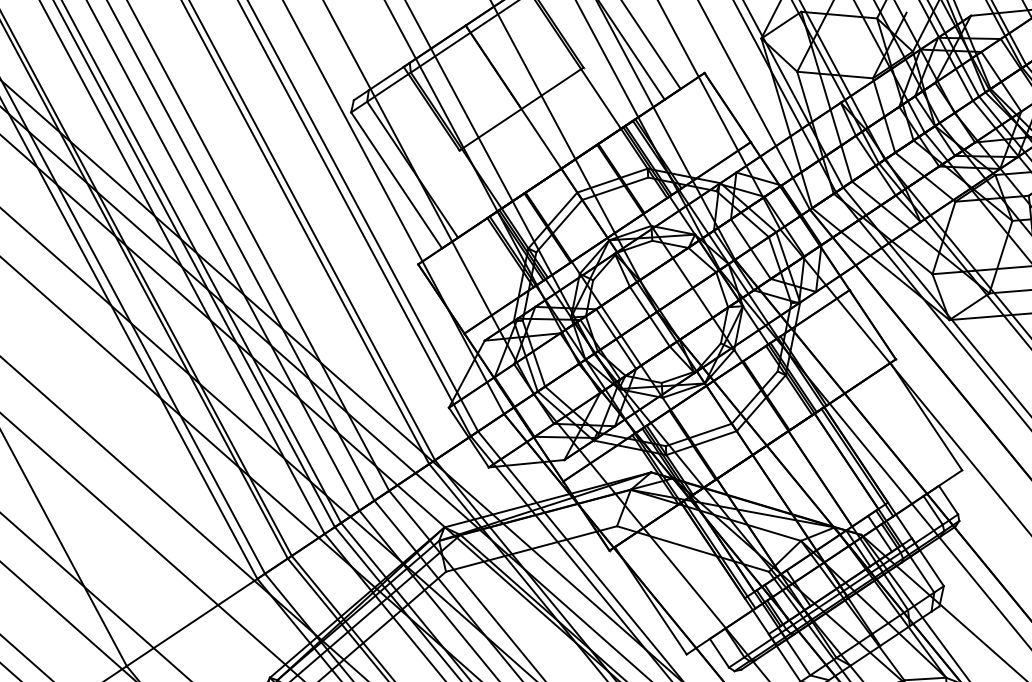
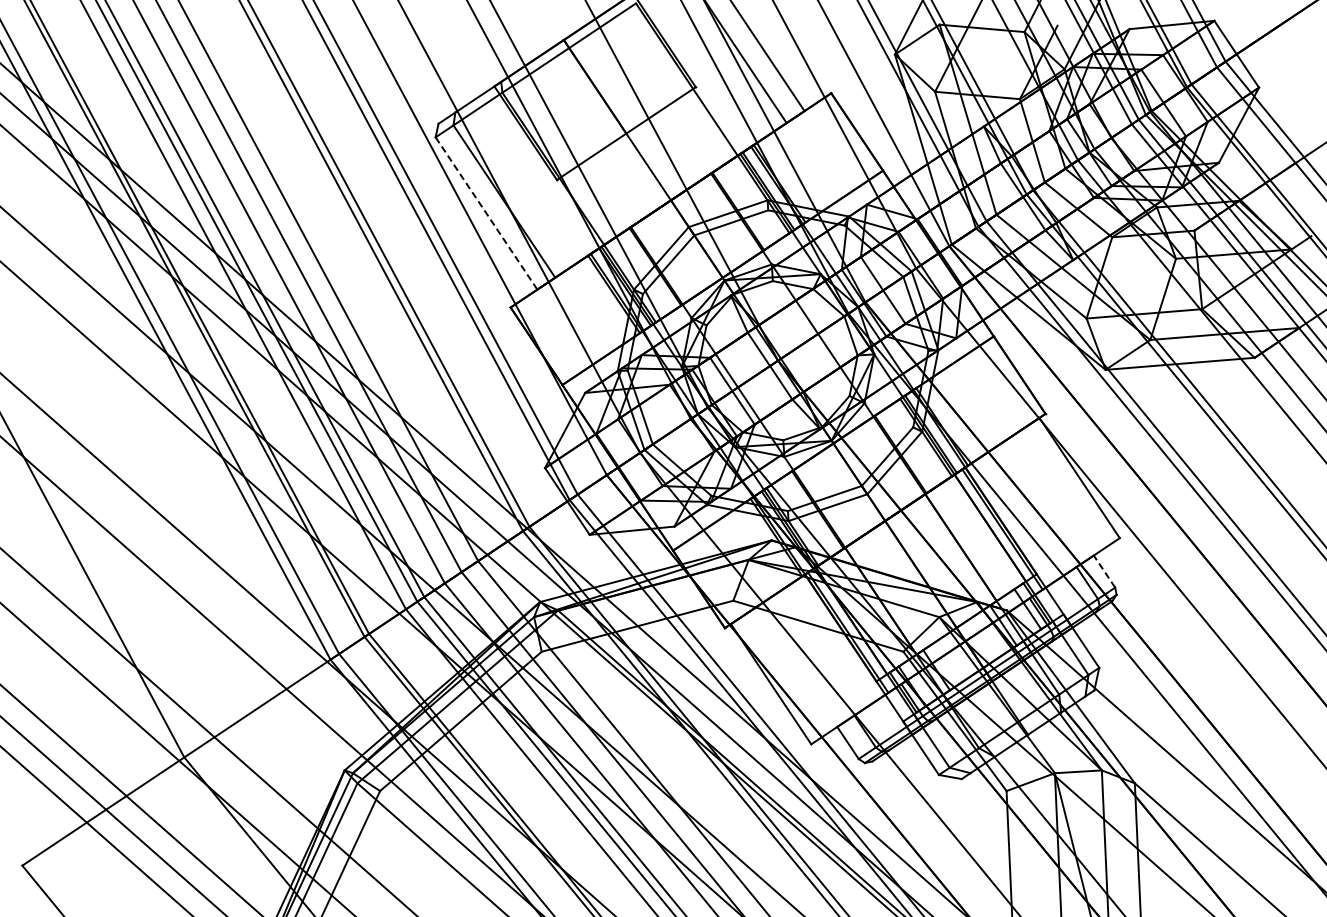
line: (396, 180) -> (486, 213), solid -> dashed
line: (948, 500) -> (1104, 571), solid -> dashed

